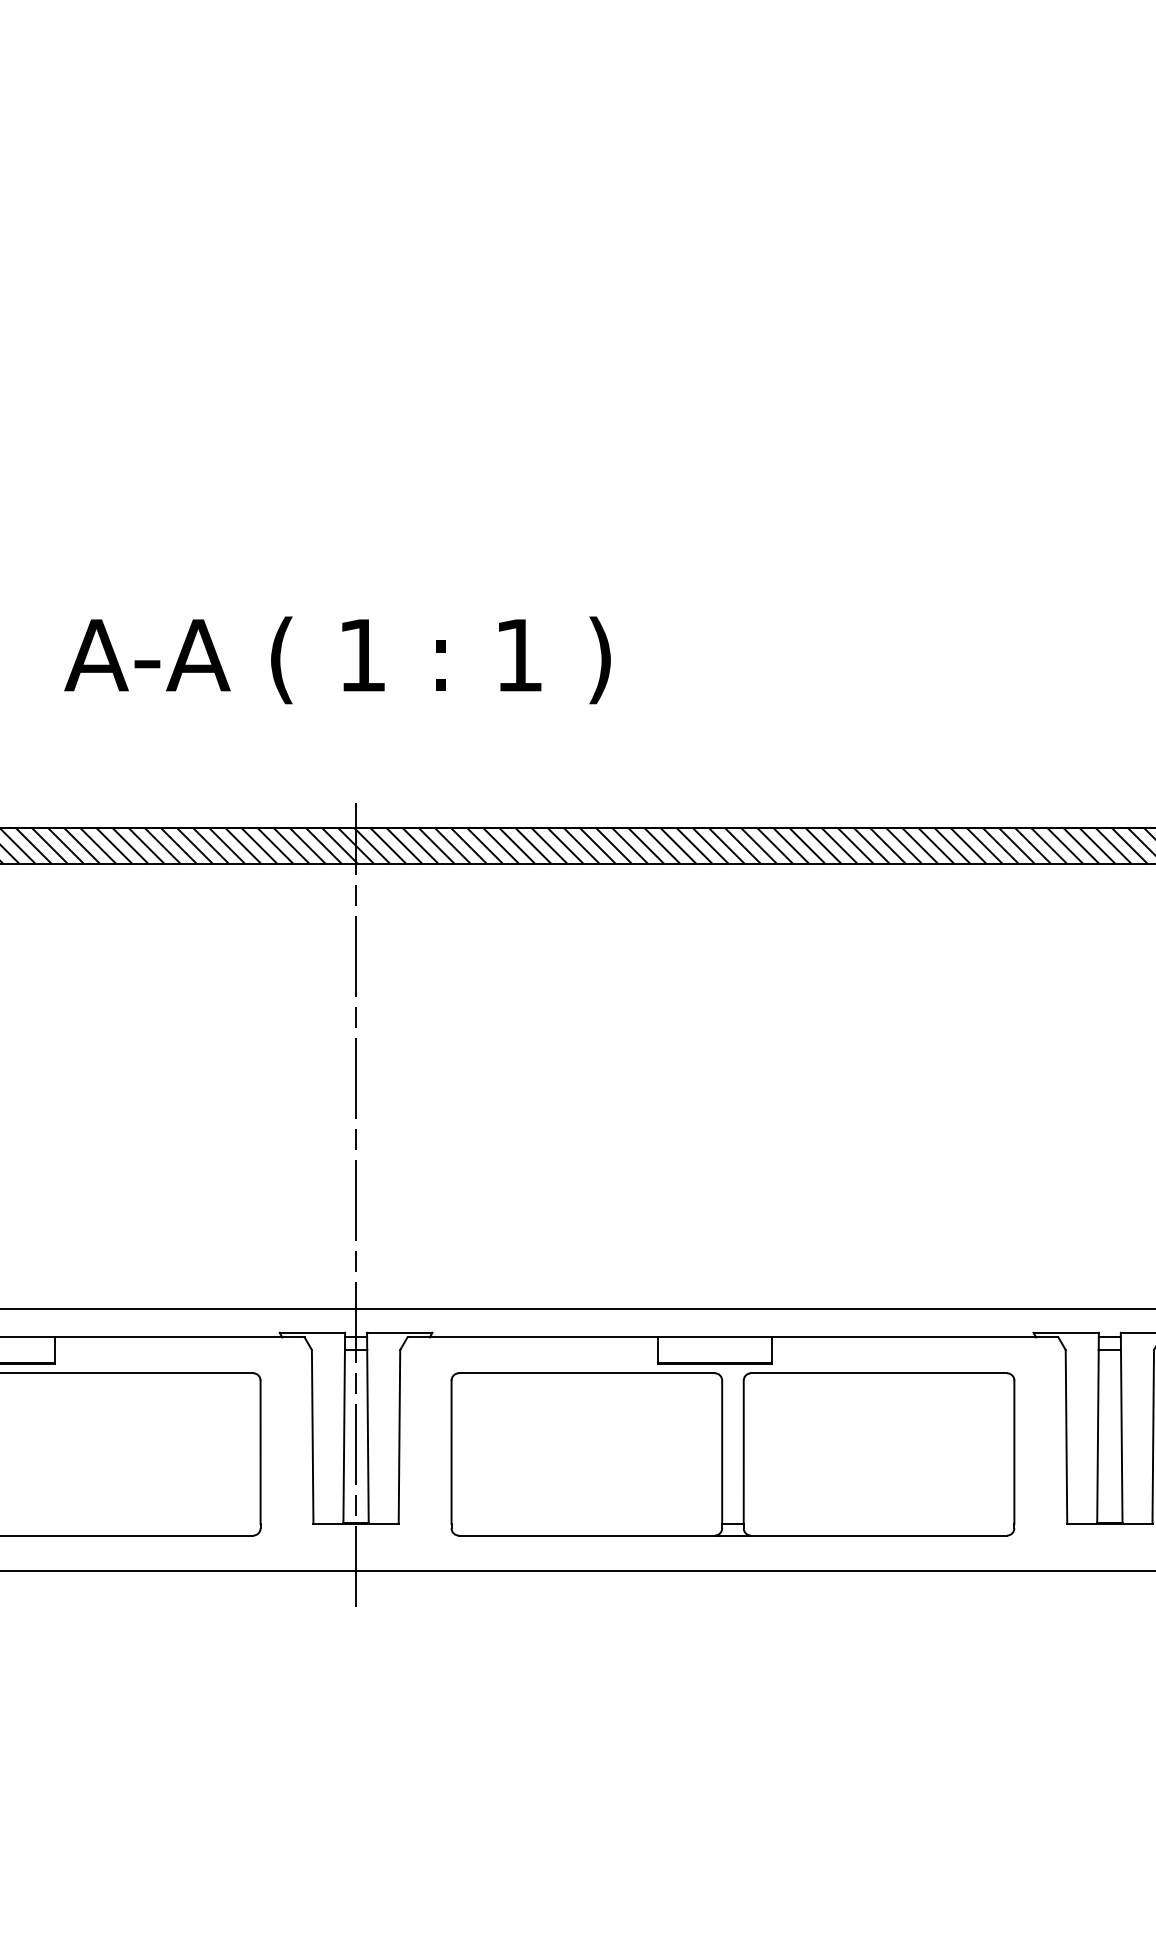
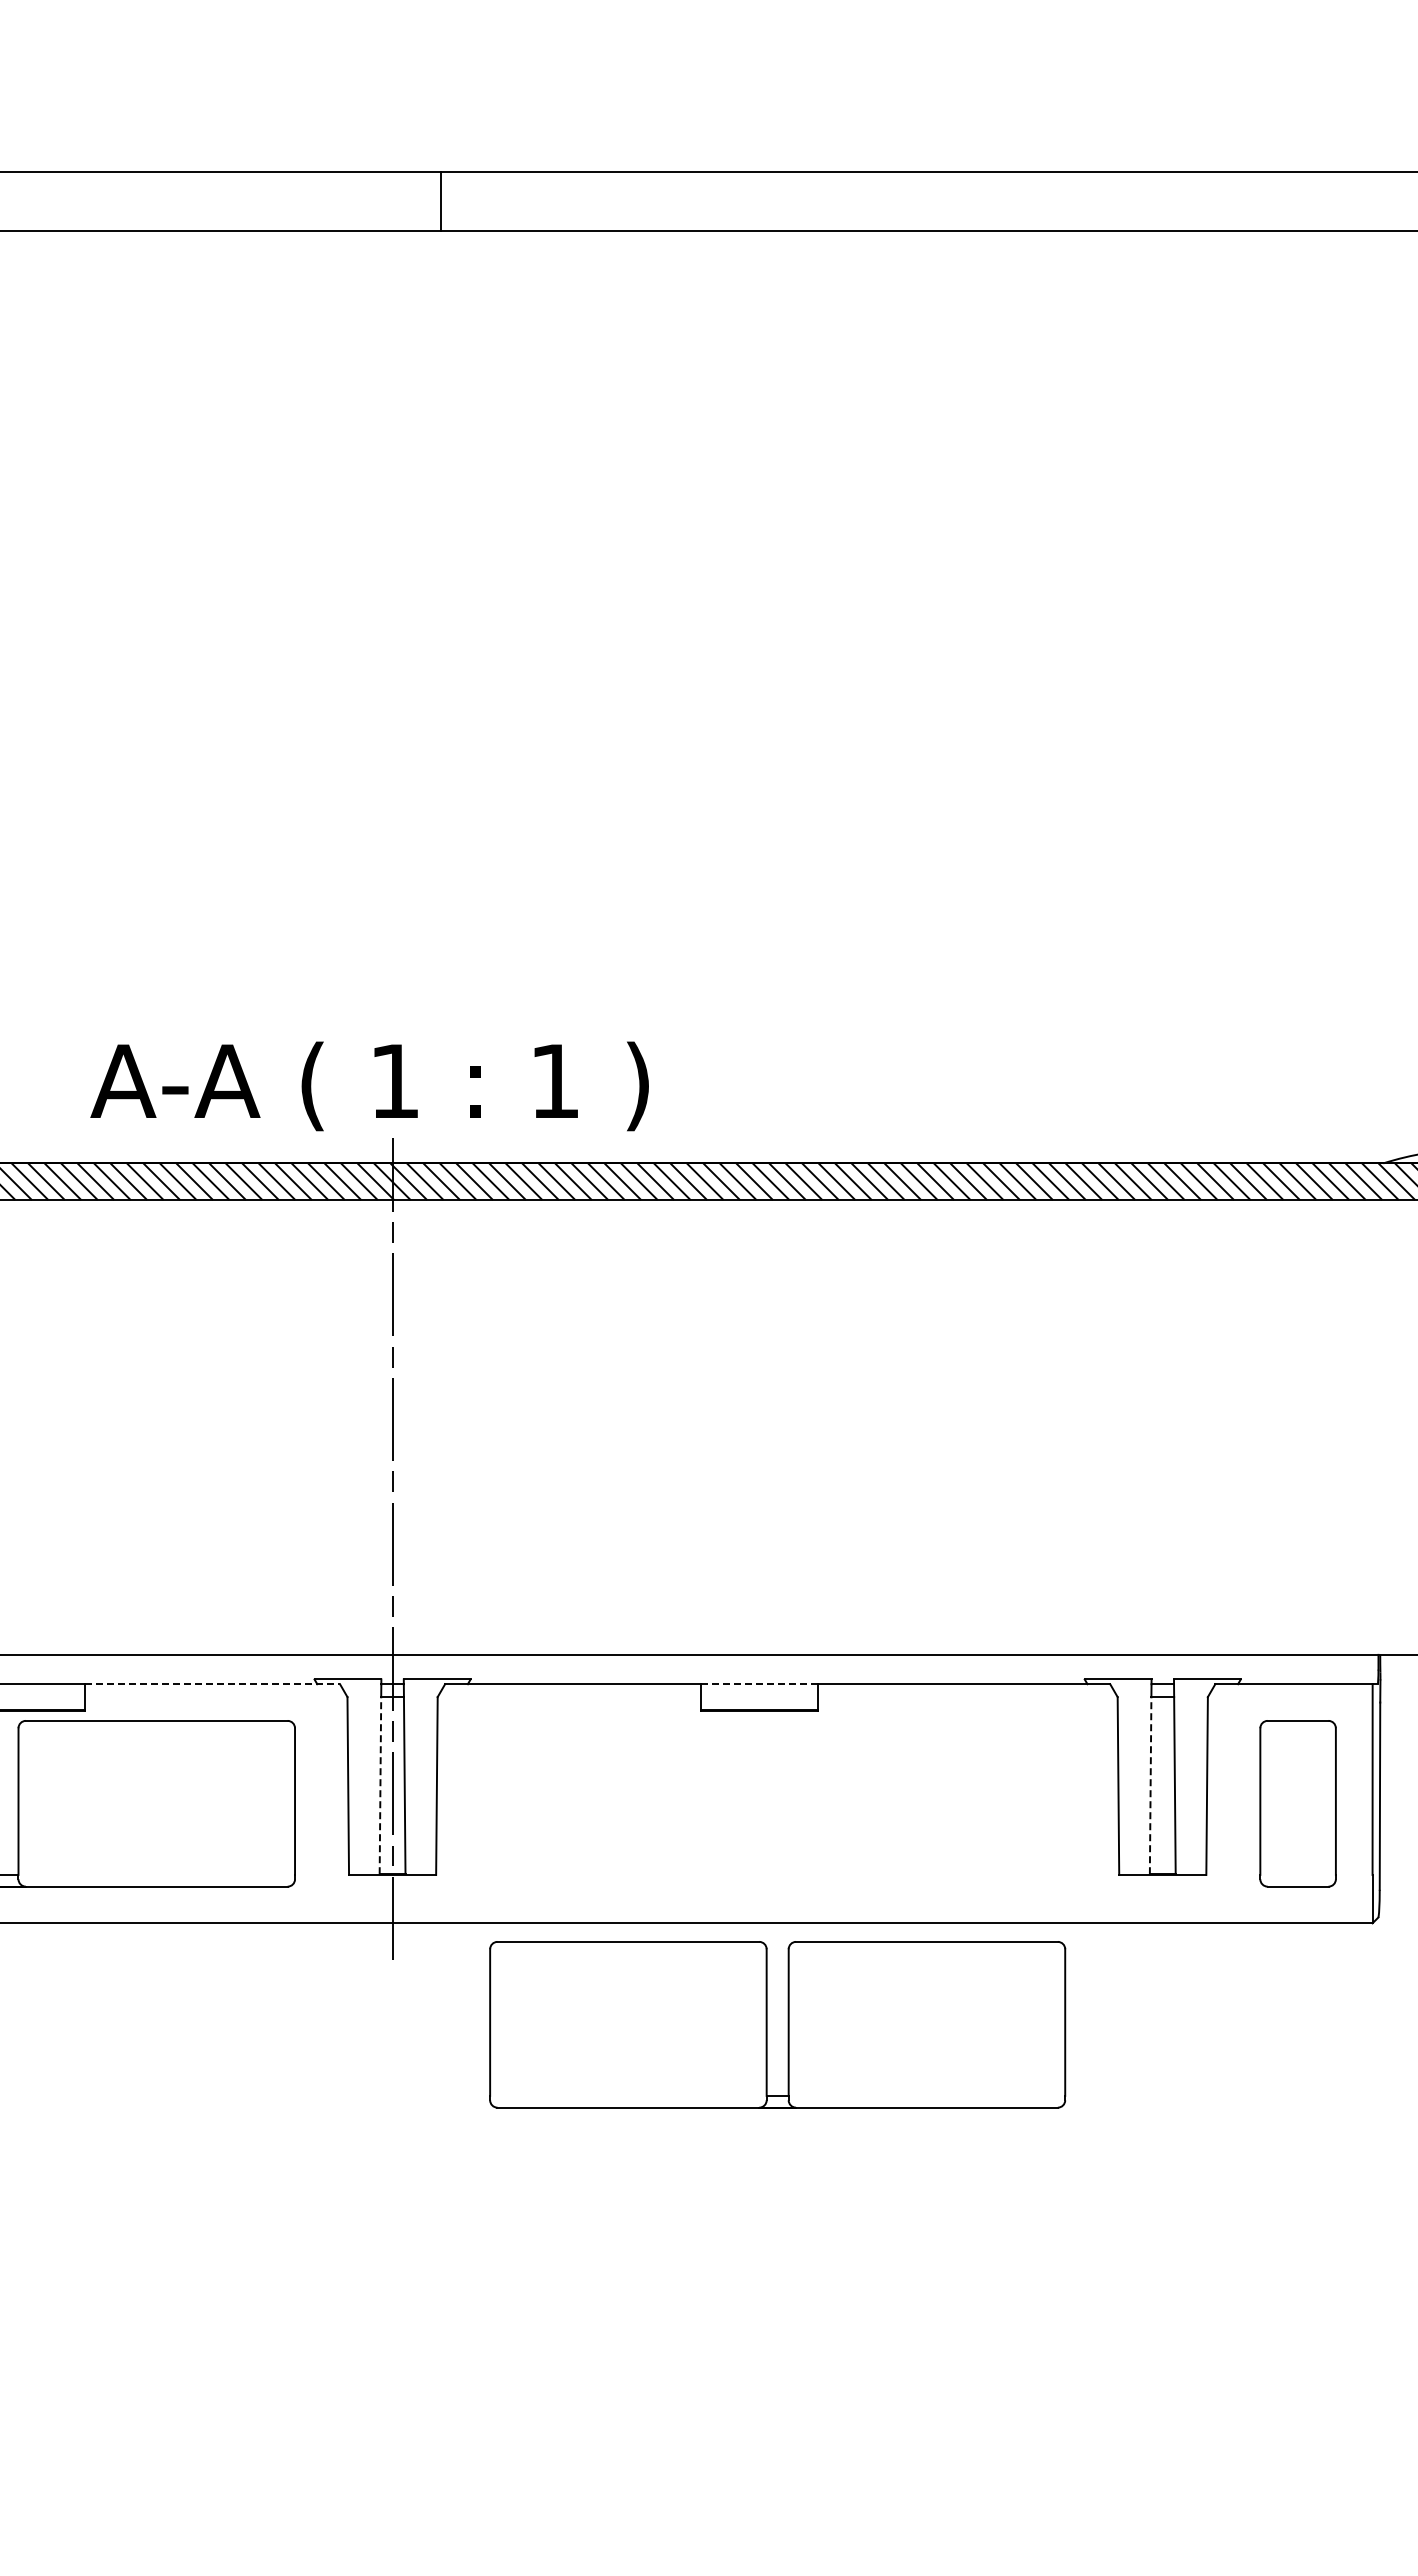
text: (337, 660) -> (369, 1086), moved
line: (179, 1337) -> (212, 1684), solid -> dashed
line: (715, 1337) -> (759, 1684), solid -> dashed
line: (344, 1436) -> (380, 1785), solid -> dashed
line: (1097, 1436) -> (1150, 1785), solid -> dashed
part: (723, 1454) -> (767, 2024), moved

